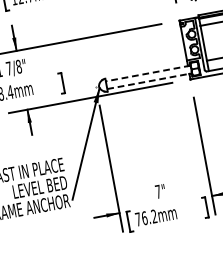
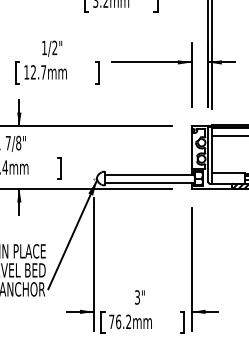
line: (148, 73) -> (149, 174), dashed -> solid
line: (149, 81) -> (149, 182), dashed -> solid
text: (158, 191) -> (137, 297), 7" -> 3"

